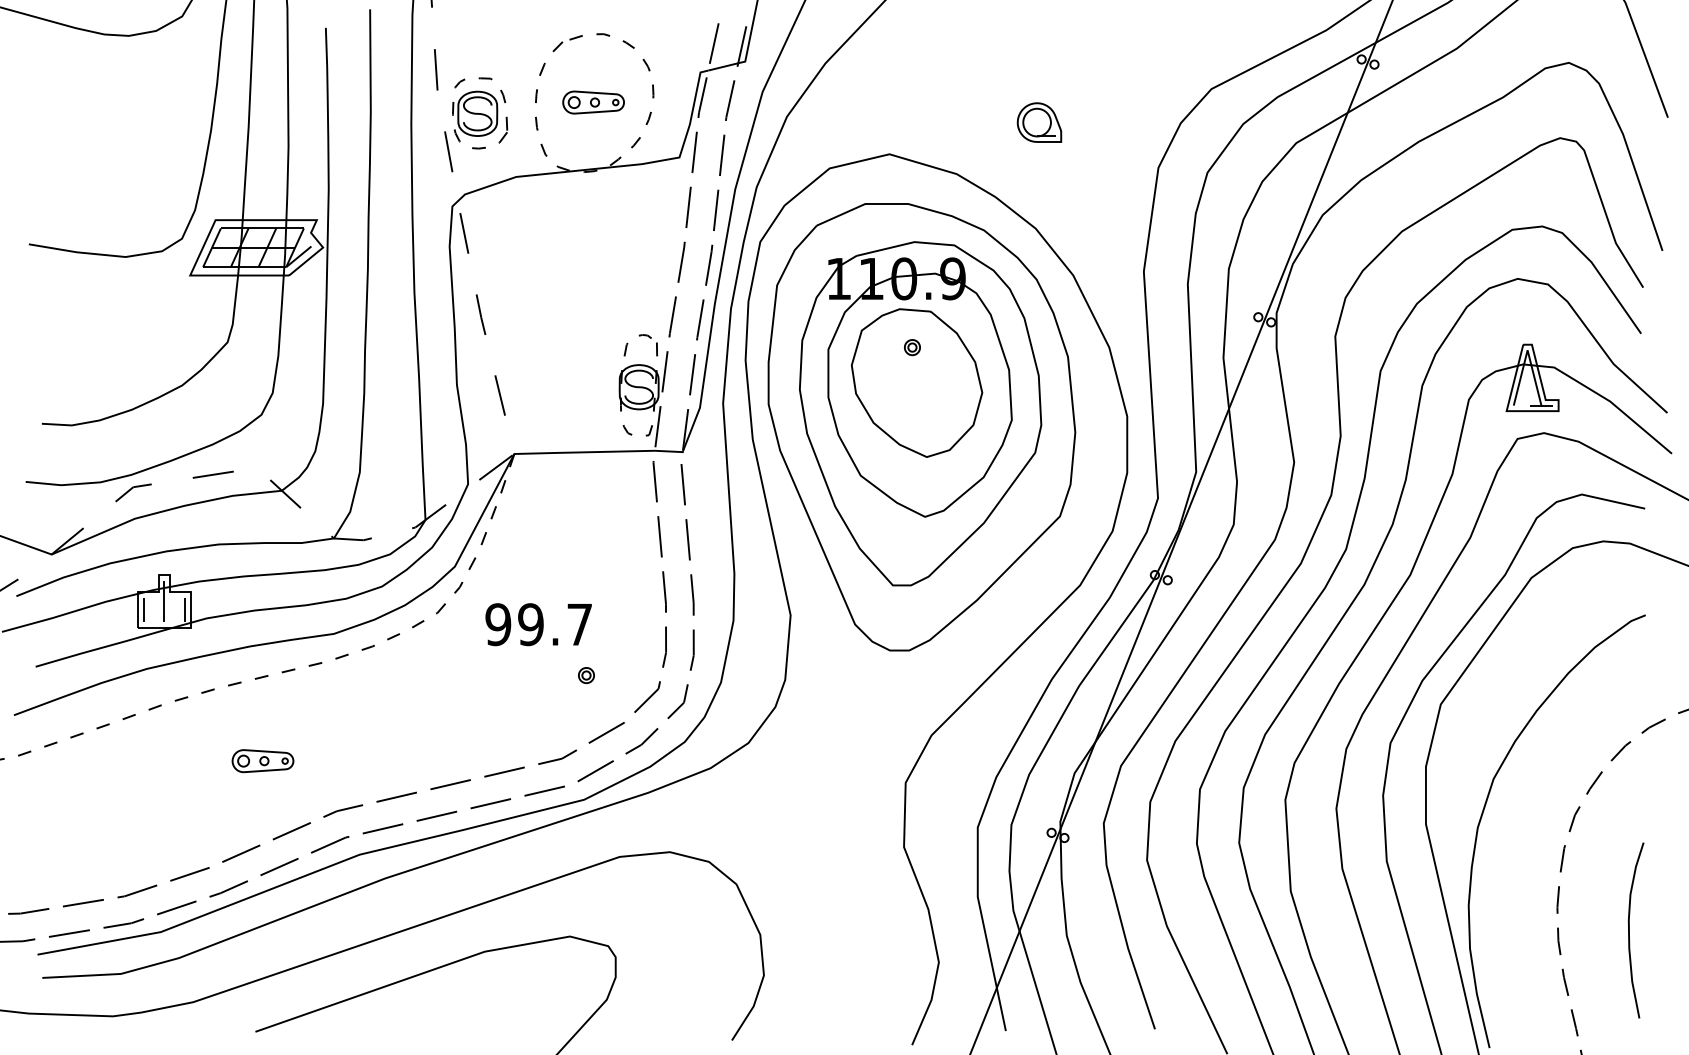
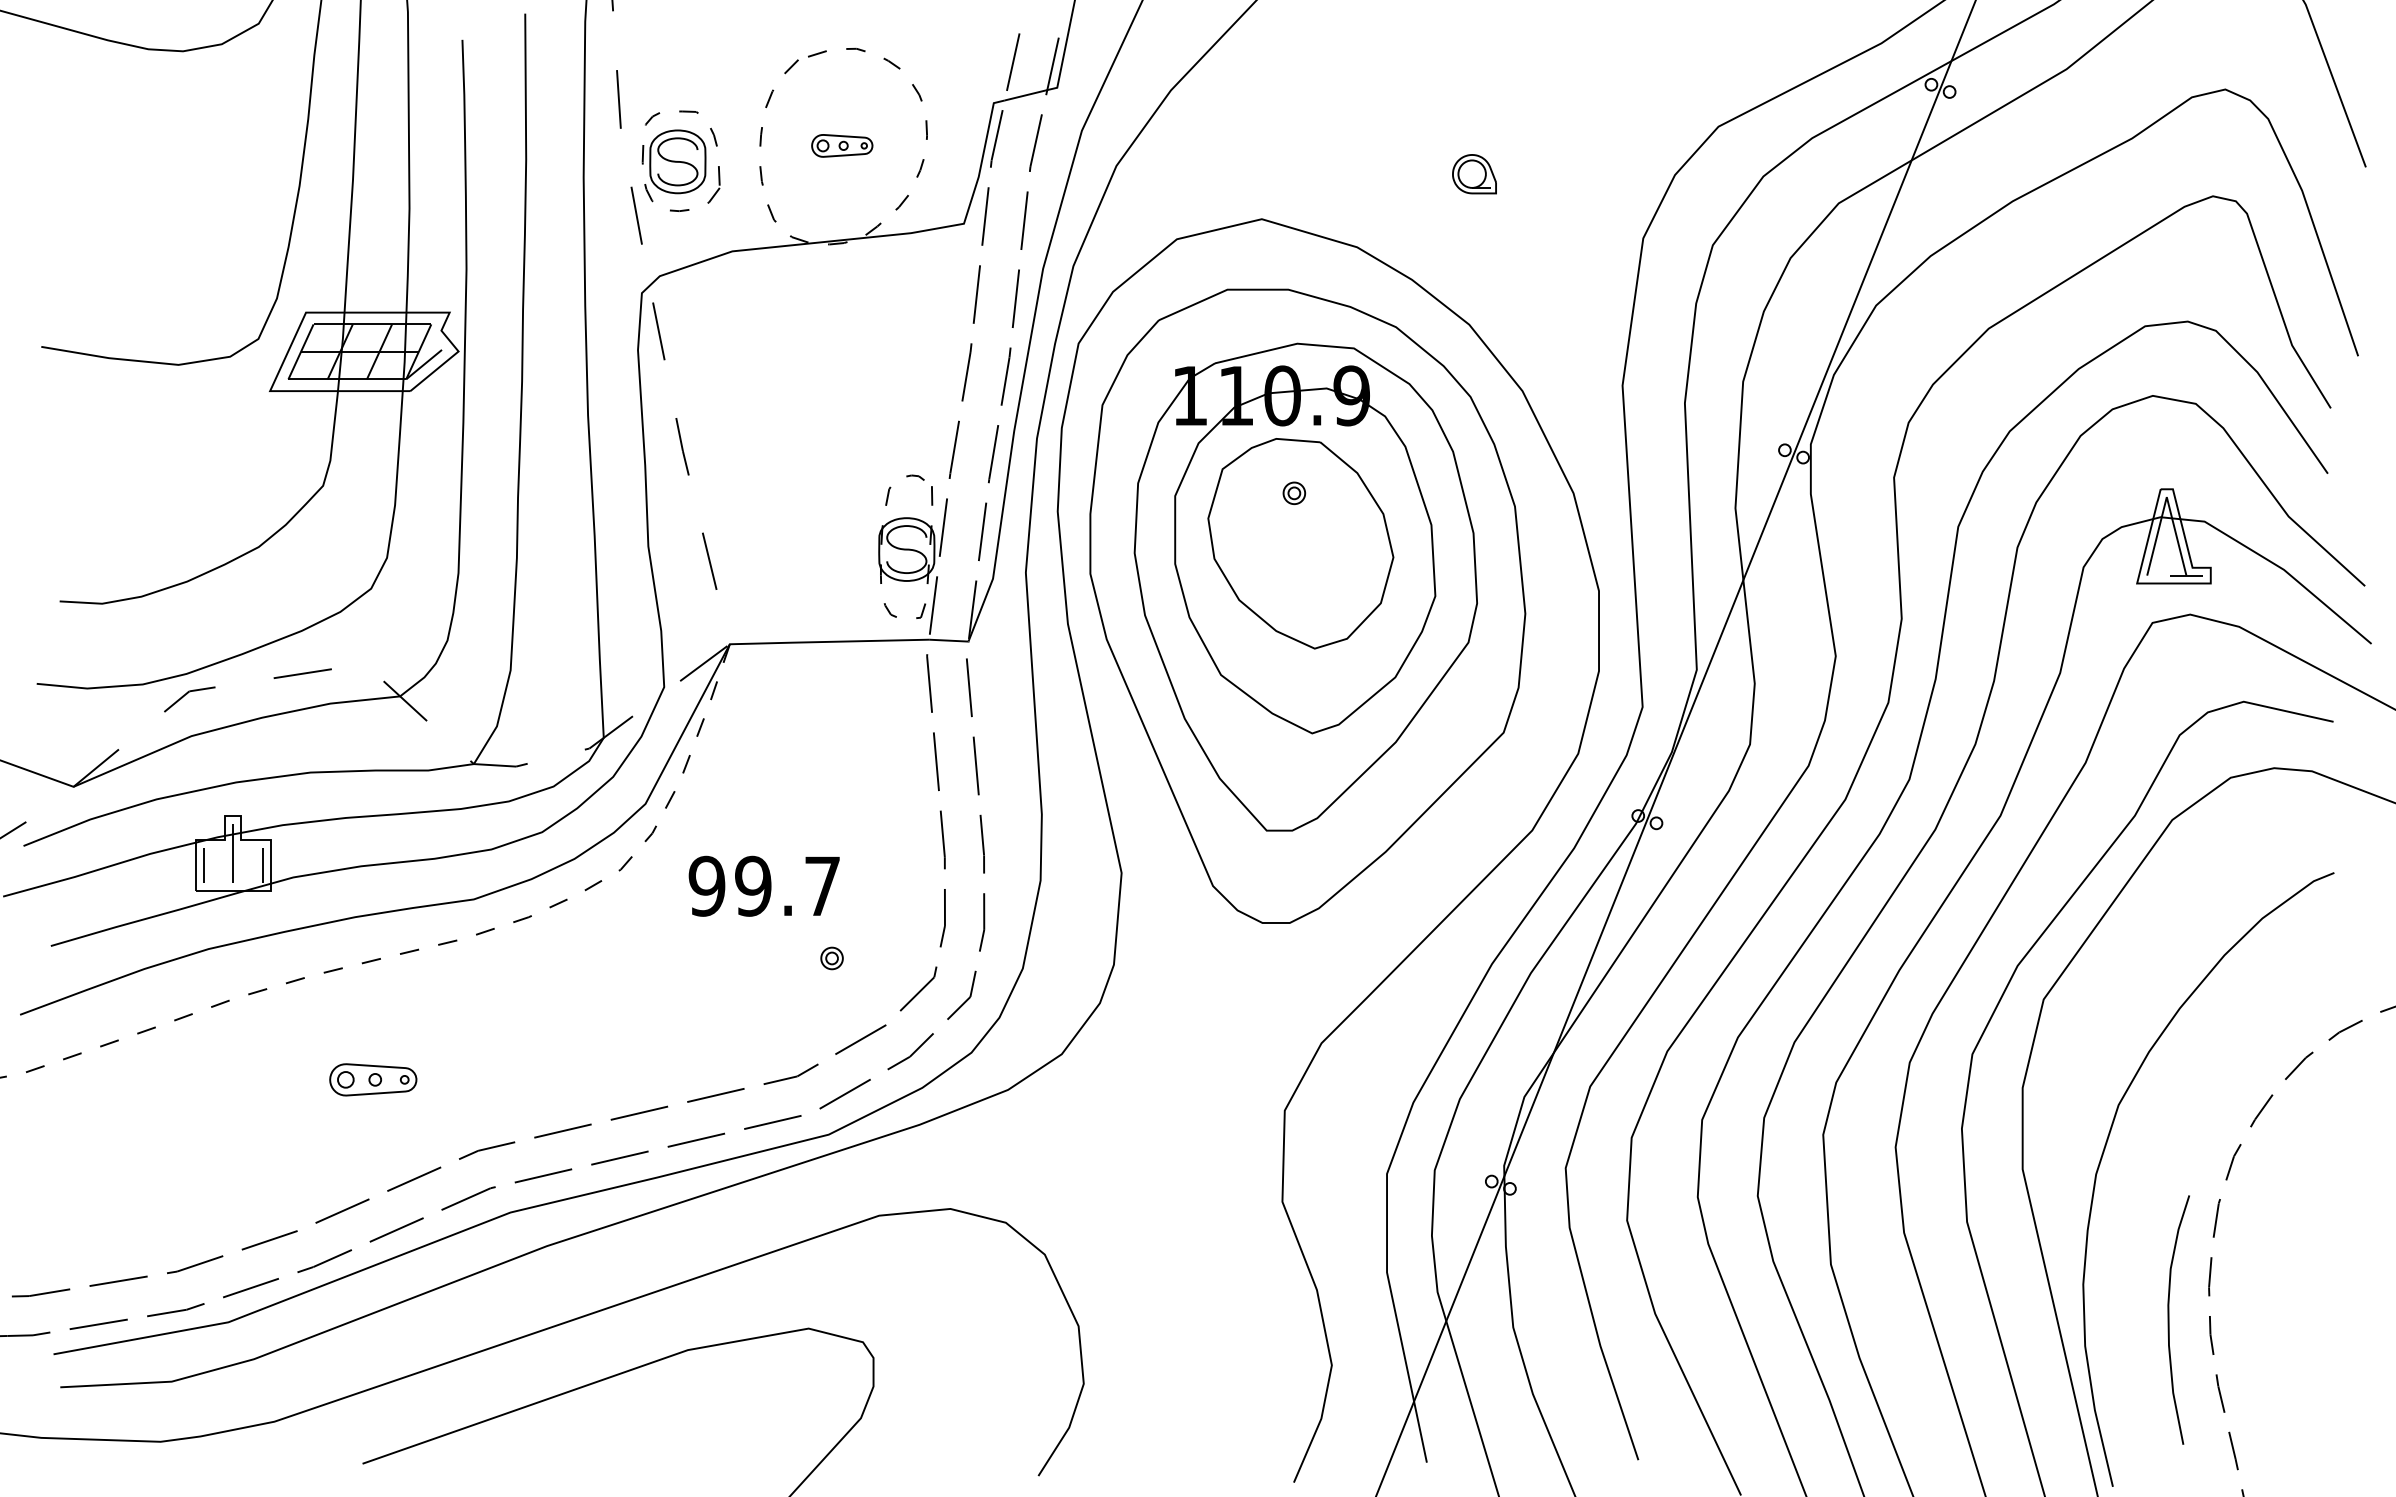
part: (593, 102) -> (842, 145), size x0.7
part: (1039, 122) -> (1474, 173), size x0.7
curve: (1629, 930) -> (2169, 1319), moved

